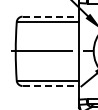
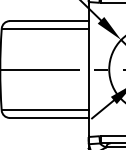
line: (51, 16) -> (50, 20), dashed -> solid
line: (51, 86) -> (50, 118), dashed -> solid

